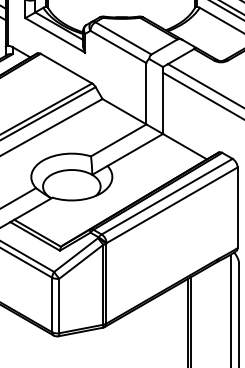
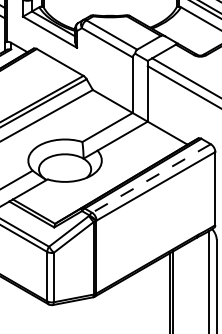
line: (167, 196) -> (151, 178), solid -> dashed

